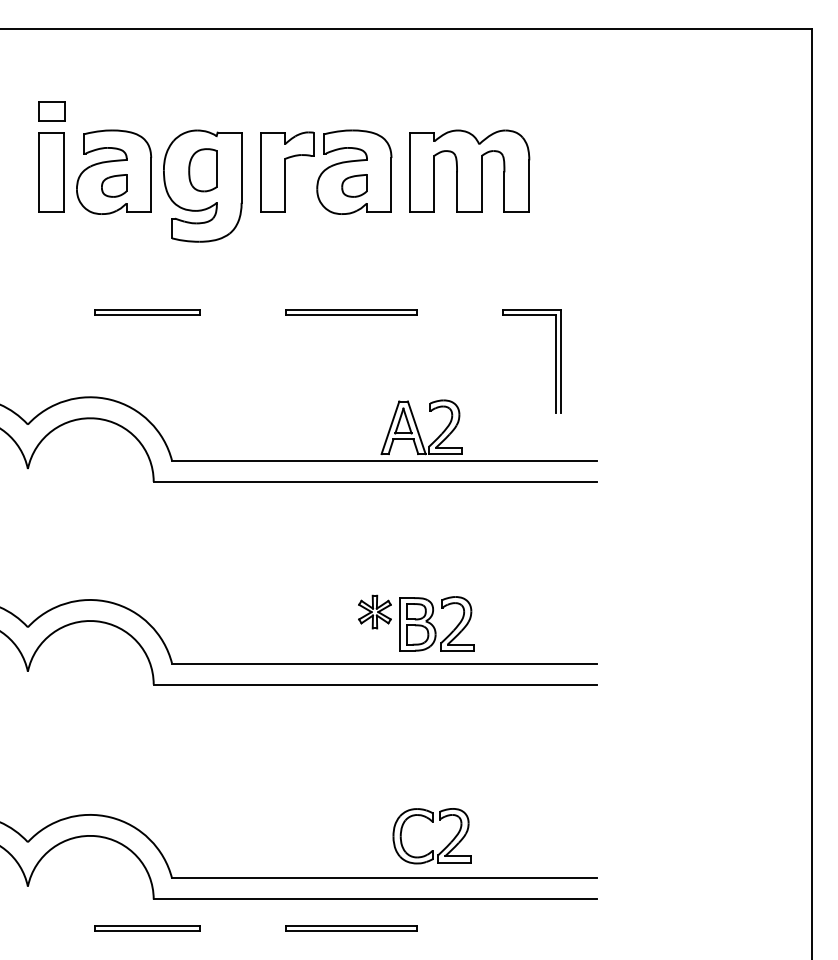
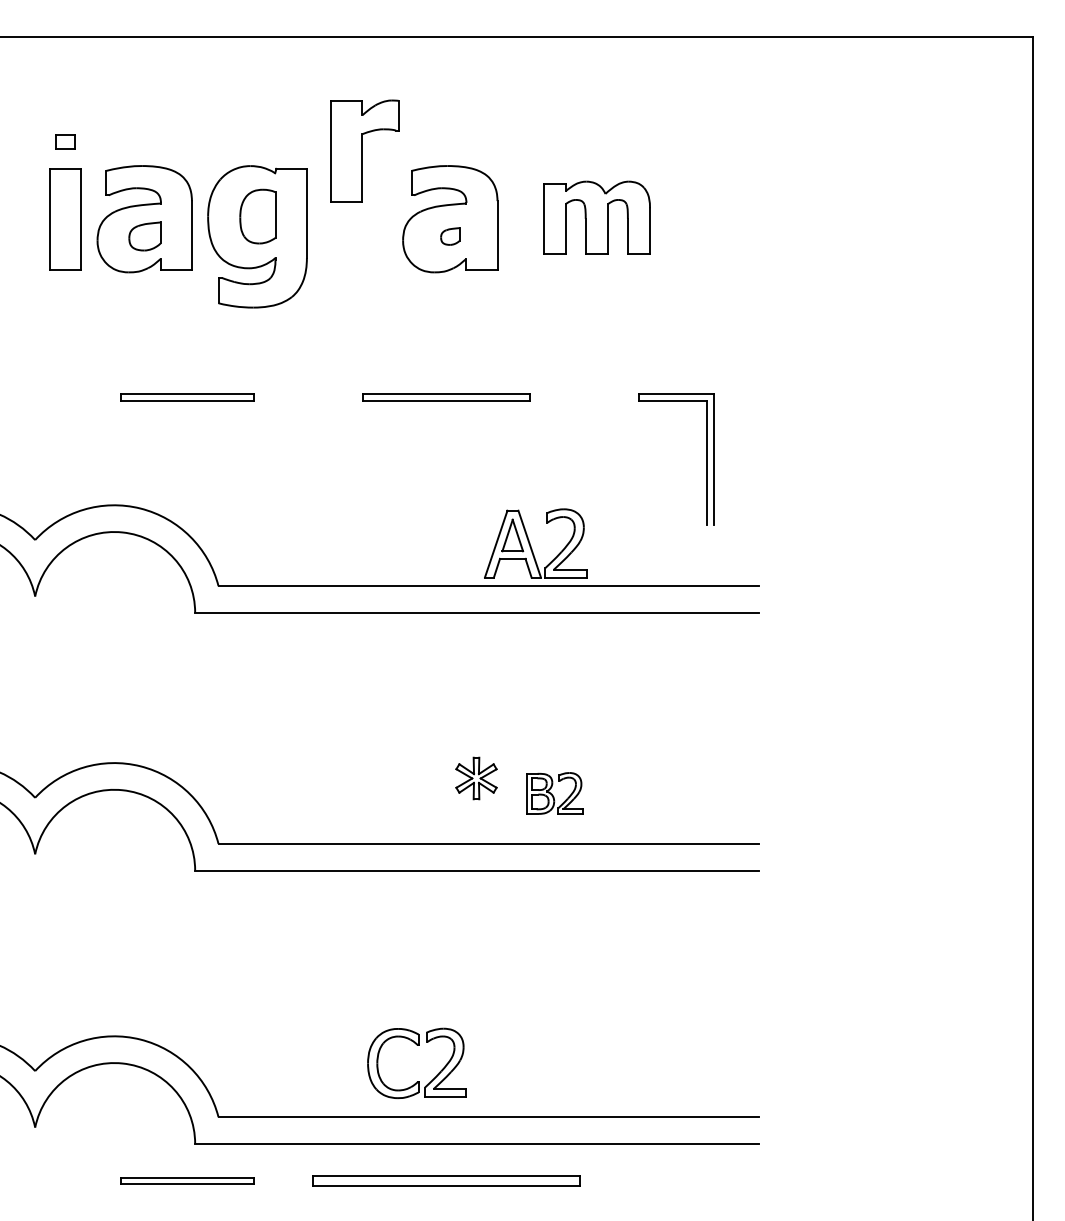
part: (51, 111) -> (65, 141), size x0.6
part: (469, 170) -> (596, 217), size x0.7
part: (286, 171) -> (364, 150), moved
part: (354, 185) -> (450, 236), size x0.6
part: (436, 623) -> (554, 793), size x0.6
part: (431, 822) -> (416, 1045), moved
part: (351, 928) -> (446, 1180), size x1.6

